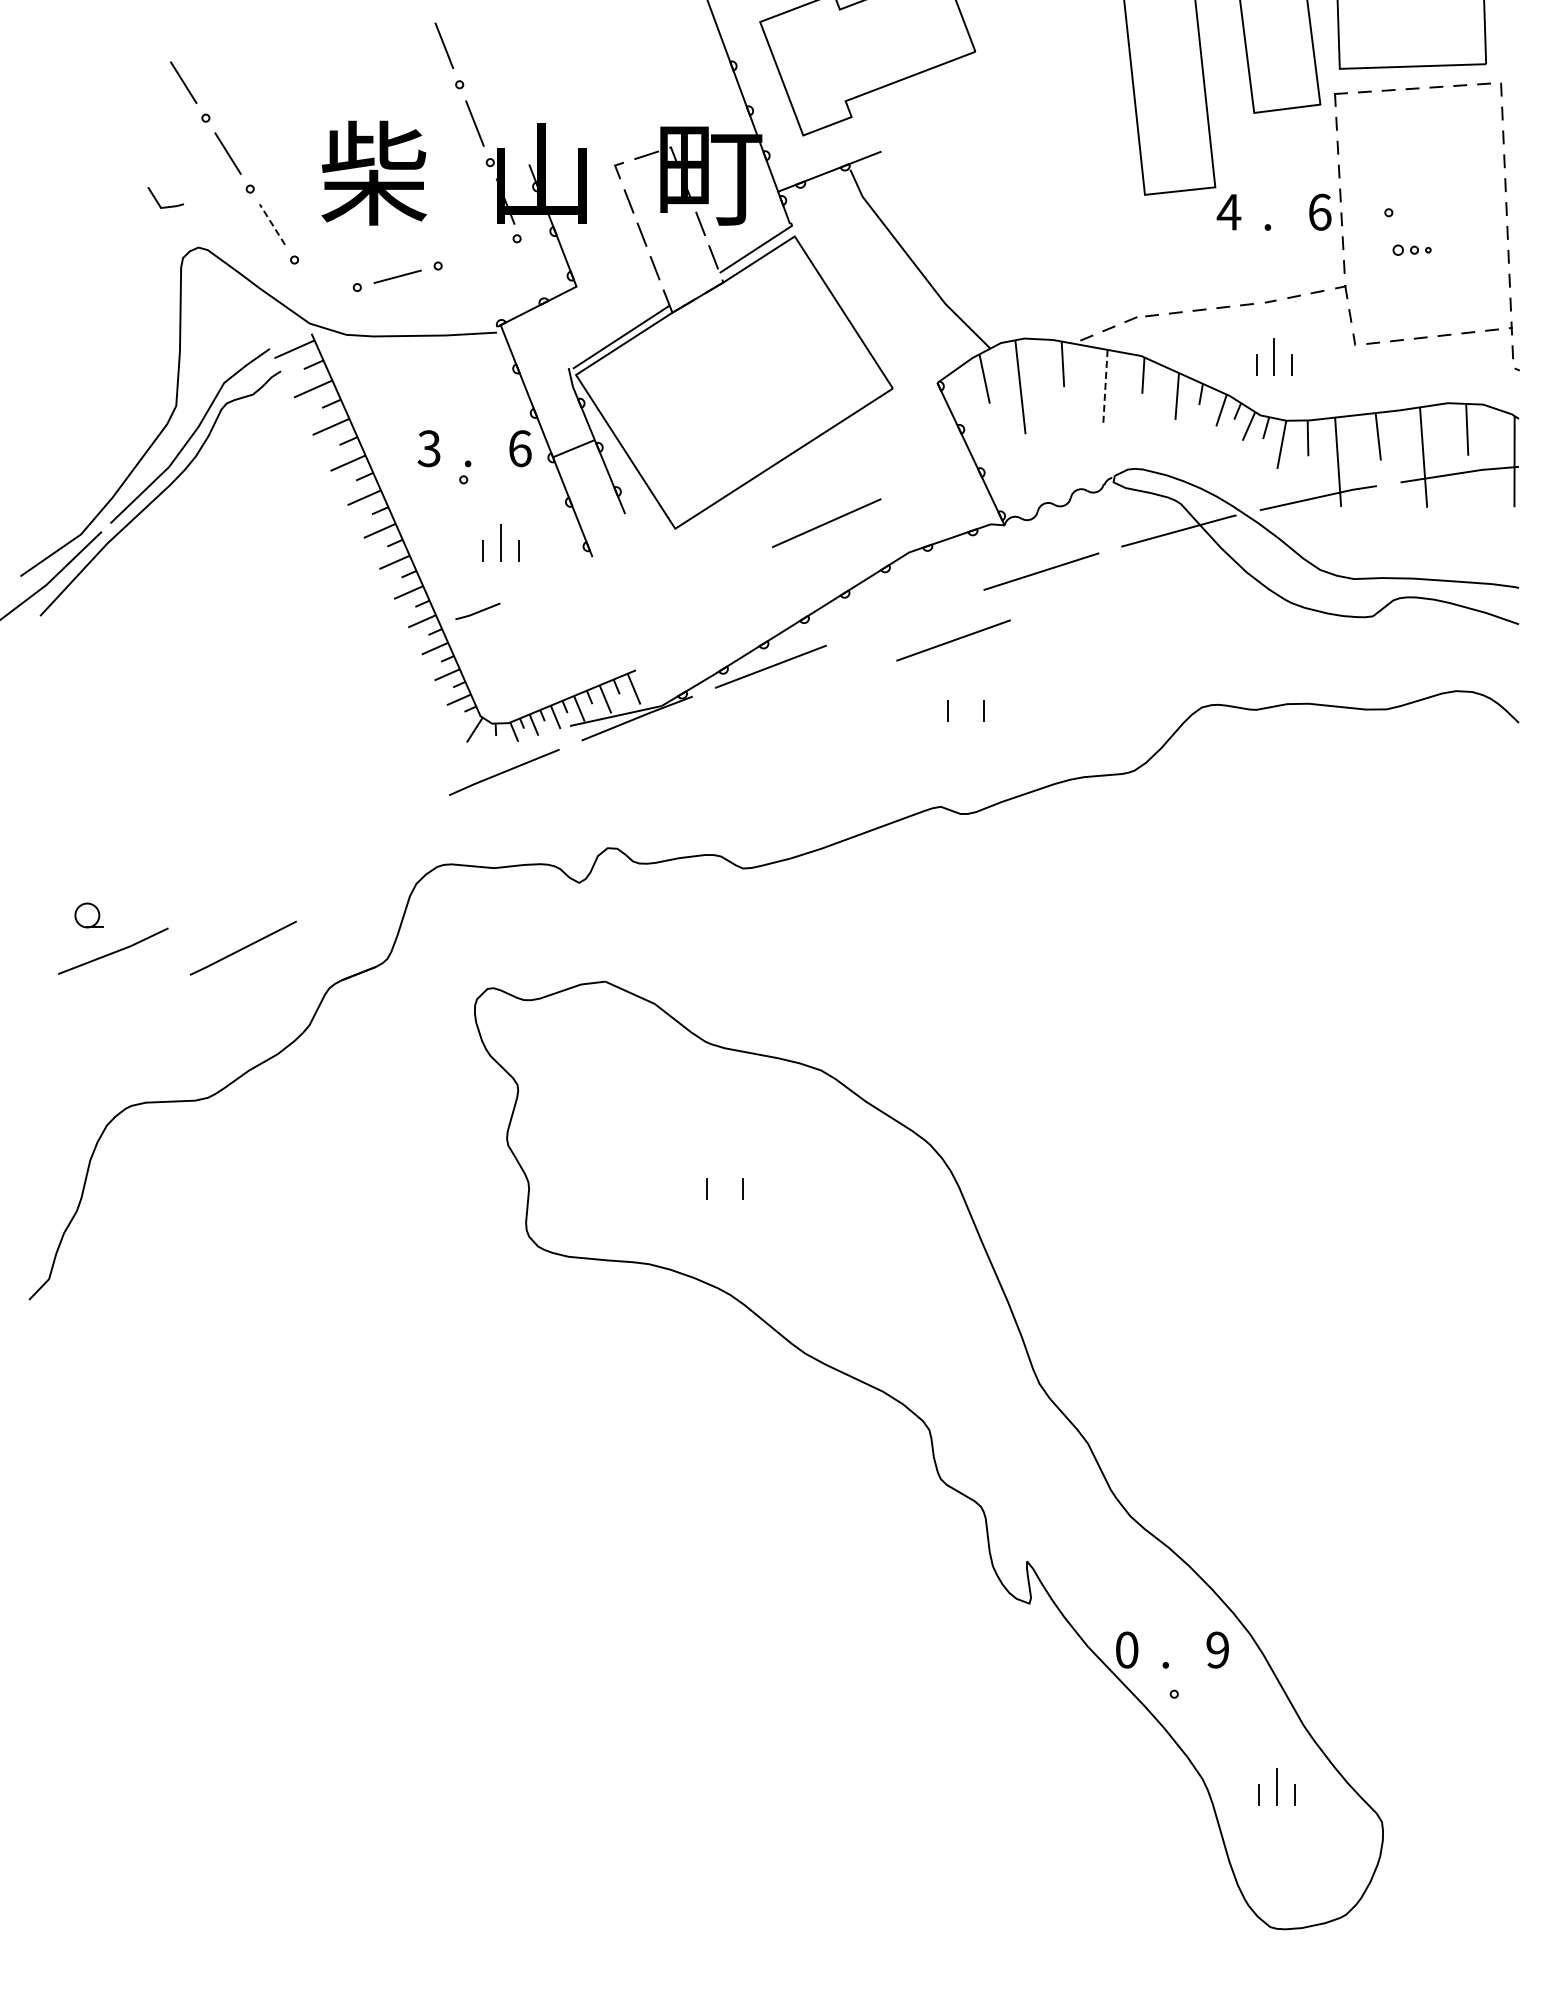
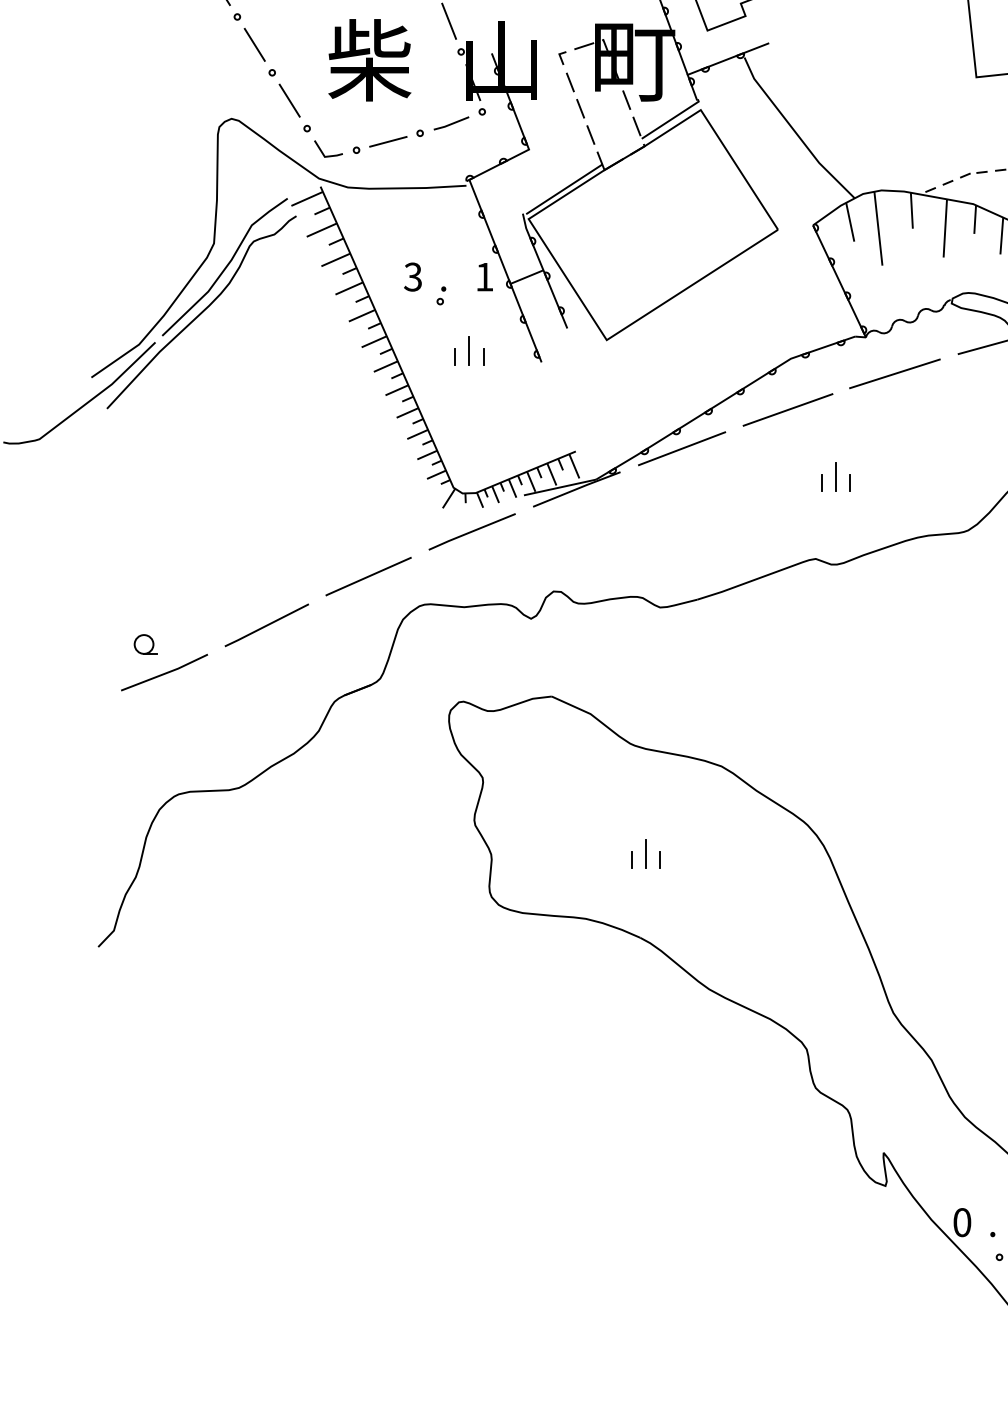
line: (158, 201) -> (322, 151), moved
line: (272, 224) -> (289, 100), dashed -> solid
line: (1105, 387) -> (945, 228), dashed -> solid
text: (520, 448) -> (484, 276), 6 -> 1
line: (826, 523) -> (368, 576), moved
line: (477, 611) -> (451, 123), moved
line: (953, 640) -> (787, 409), moved
line: (966, 702) -> (835, 476), added
line: (242, 947) -> (266, 624), moved
line: (724, 1180) -> (645, 853), added

